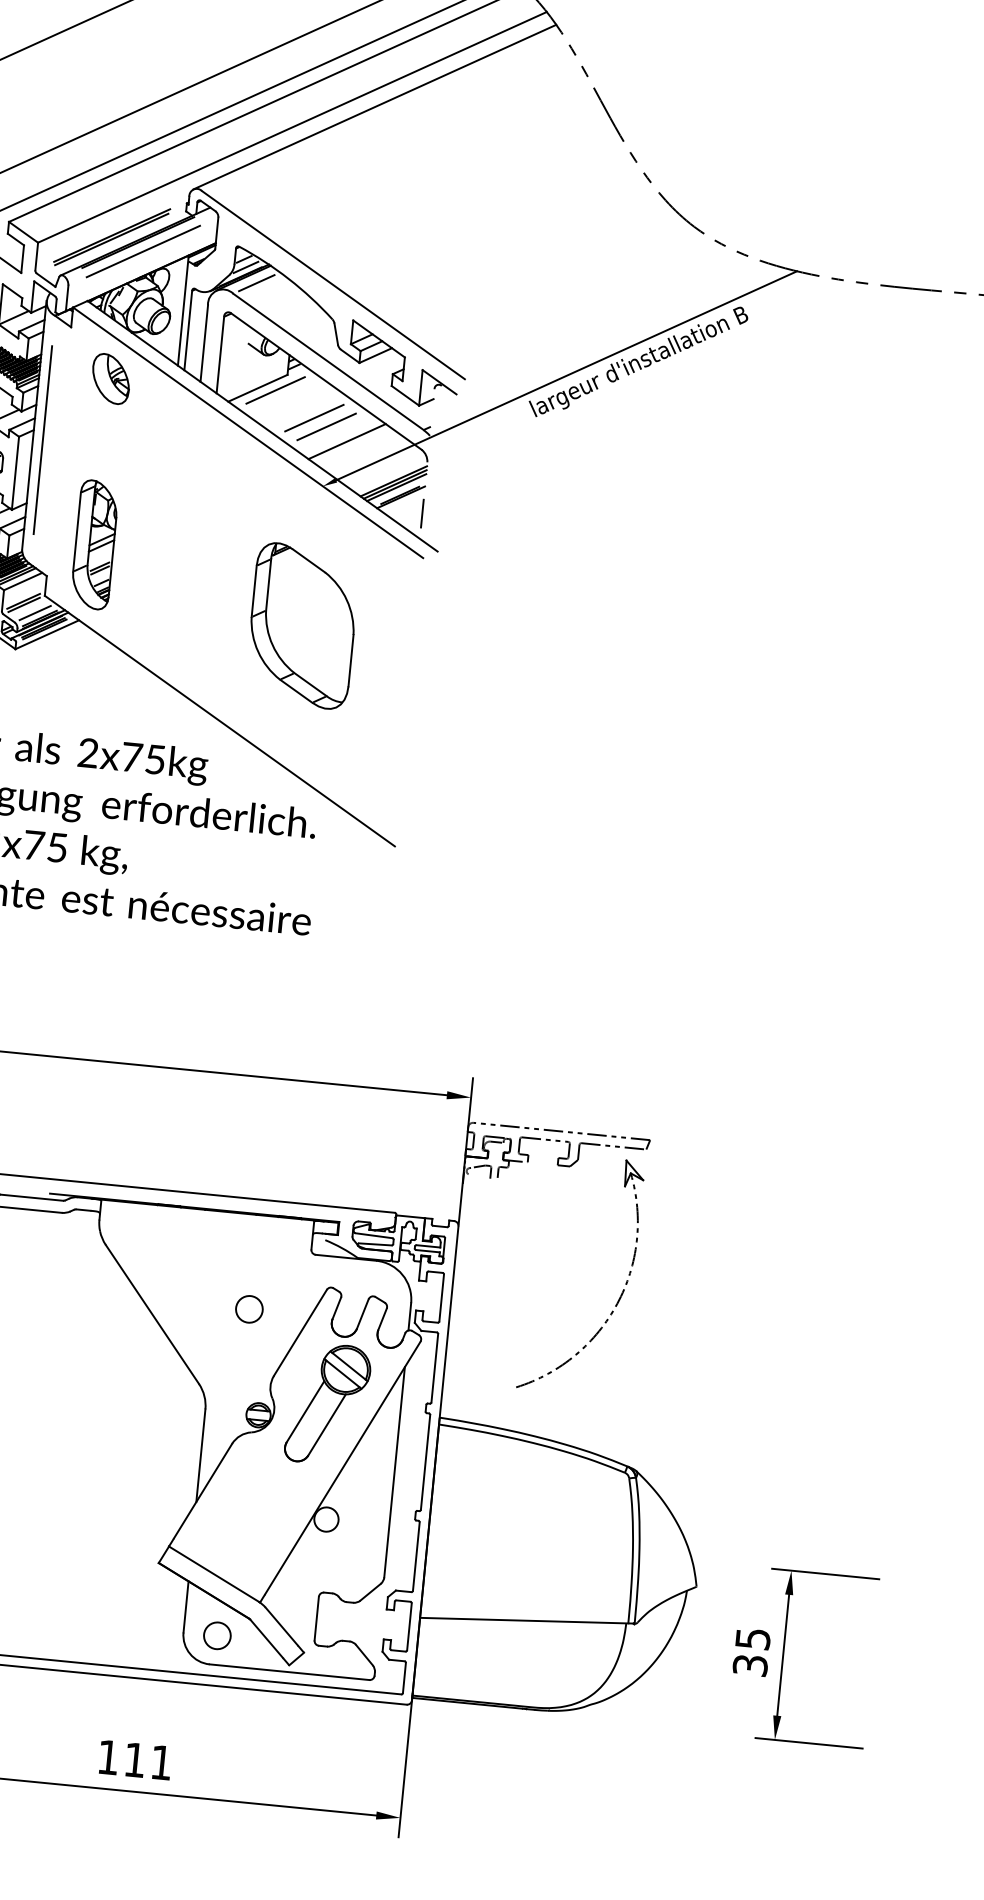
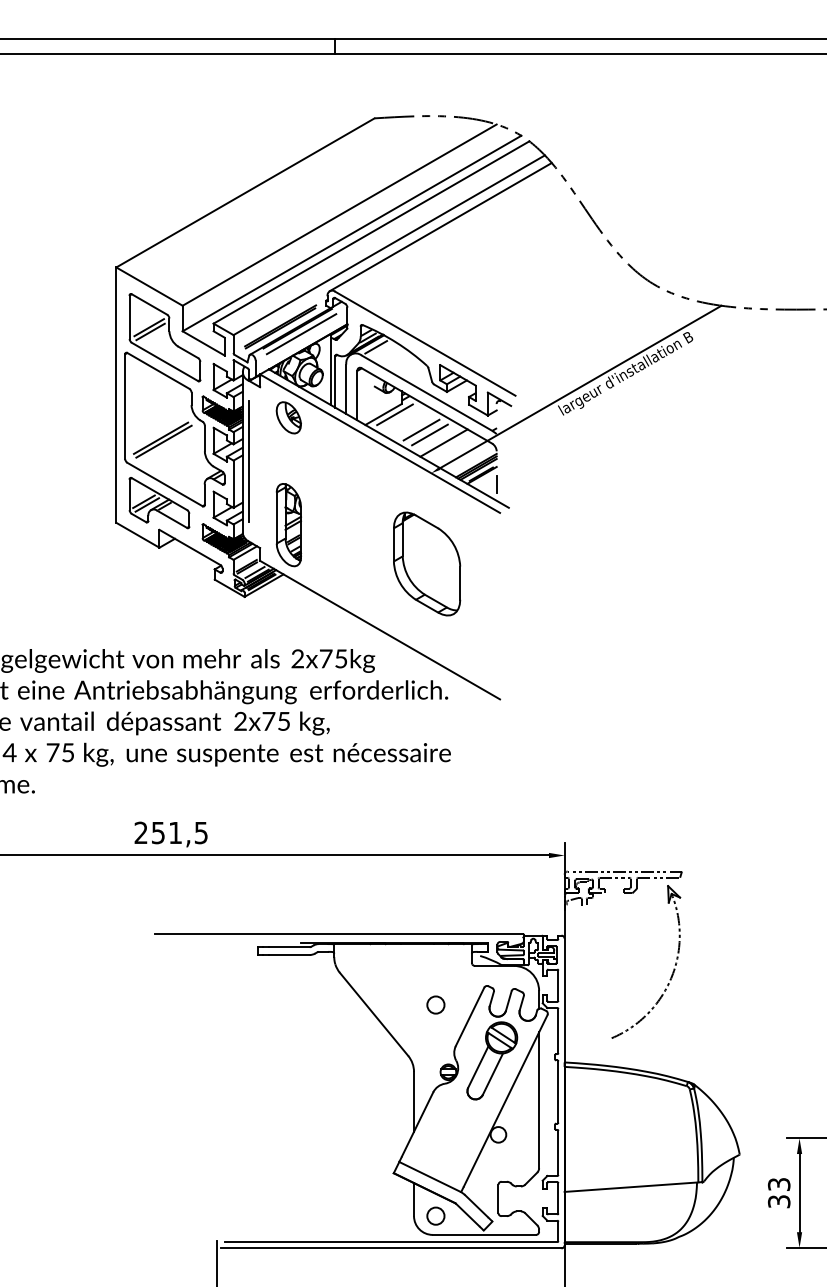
text: (751, 1638) -> (778, 1184), 35 -> 33

